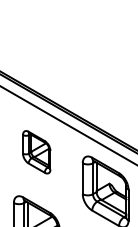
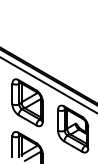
part: (36, 151) -> (27, 102), size x1.67

